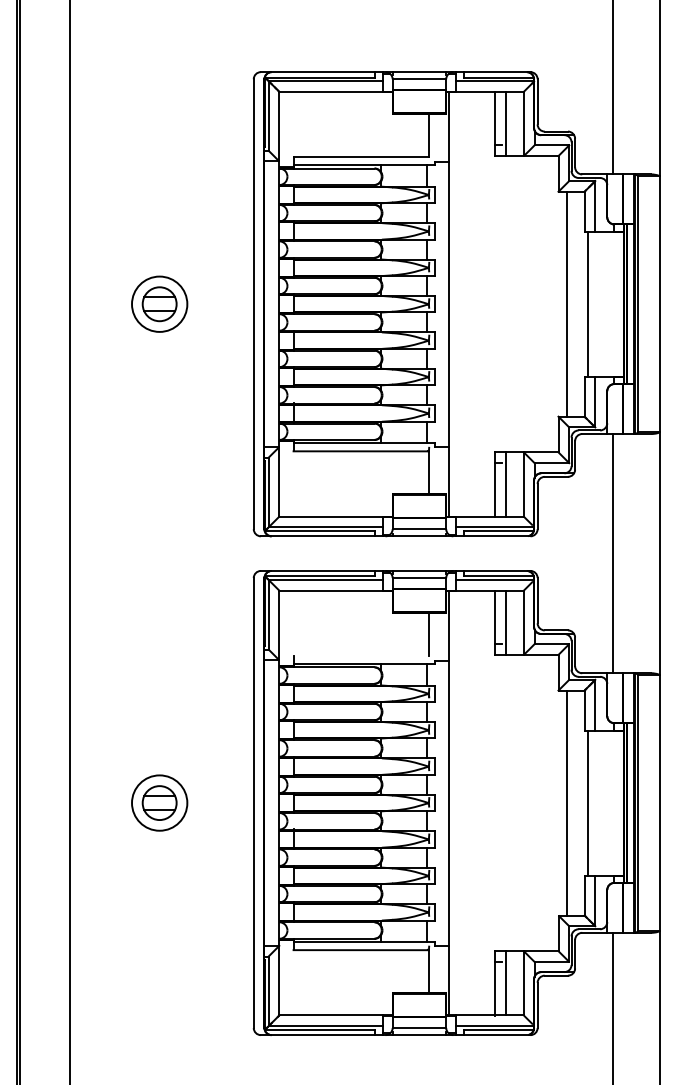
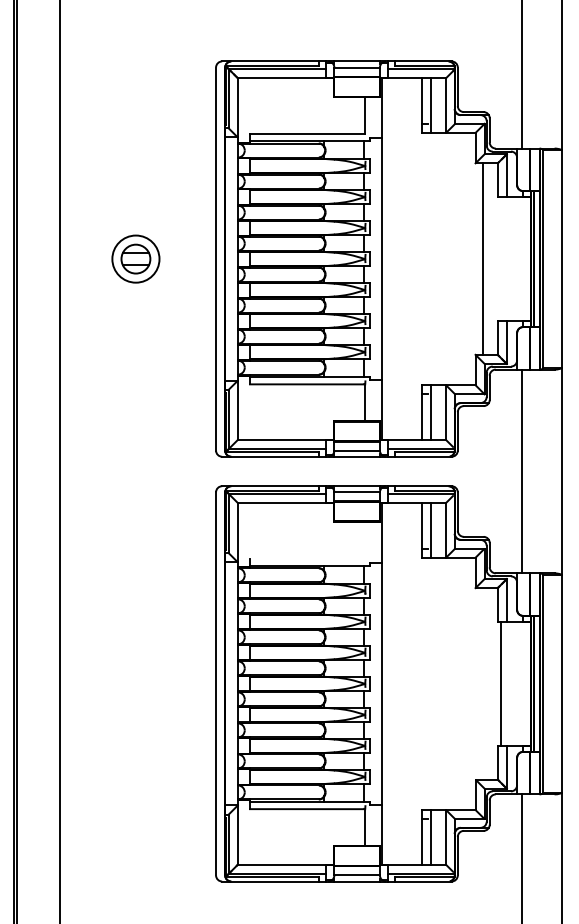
line: (587, 303) -> (500, 258), removed
line: (429, 634) -> (365, 540), removed
part: (159, 802) -> (135, 683), removed
line: (566, 802) -> (482, 683), removed

